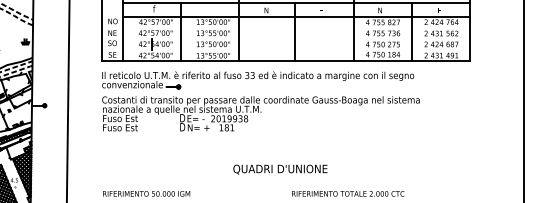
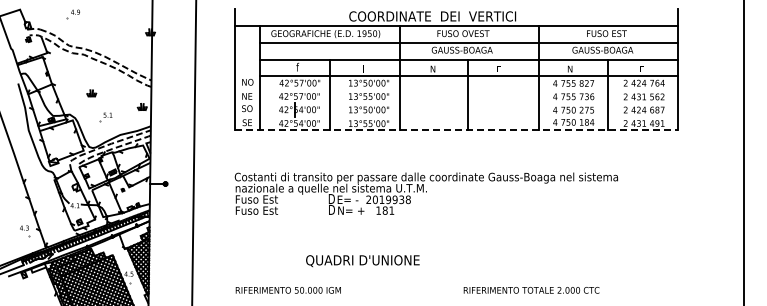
line: (285, 61) -> (456, 130), solid -> dashed
part: (257, 80) -> (422, 153), removed
text: (280, 169) -> (362, 261), moved

